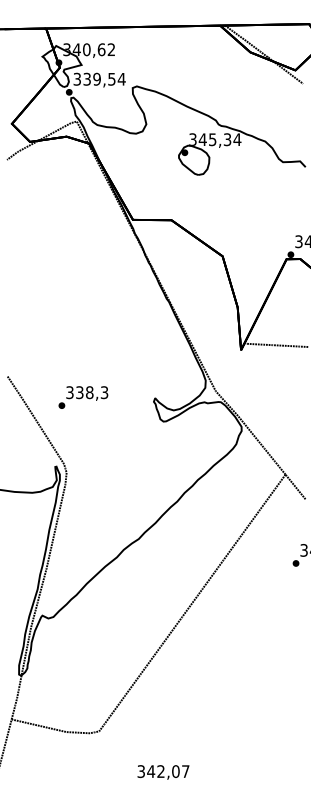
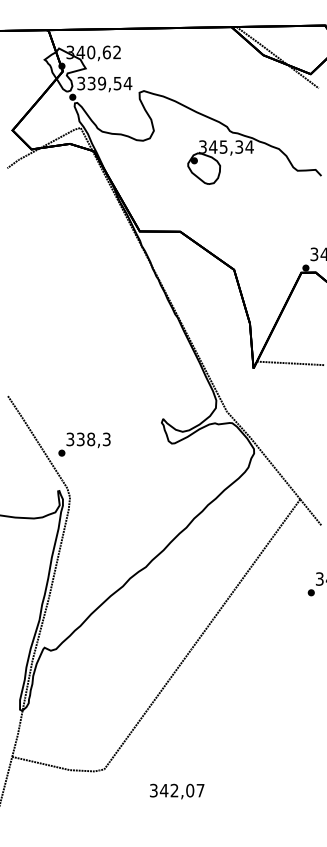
text: (83, 397) -> (84, 444), moved
text: (163, 772) -> (177, 791), moved

